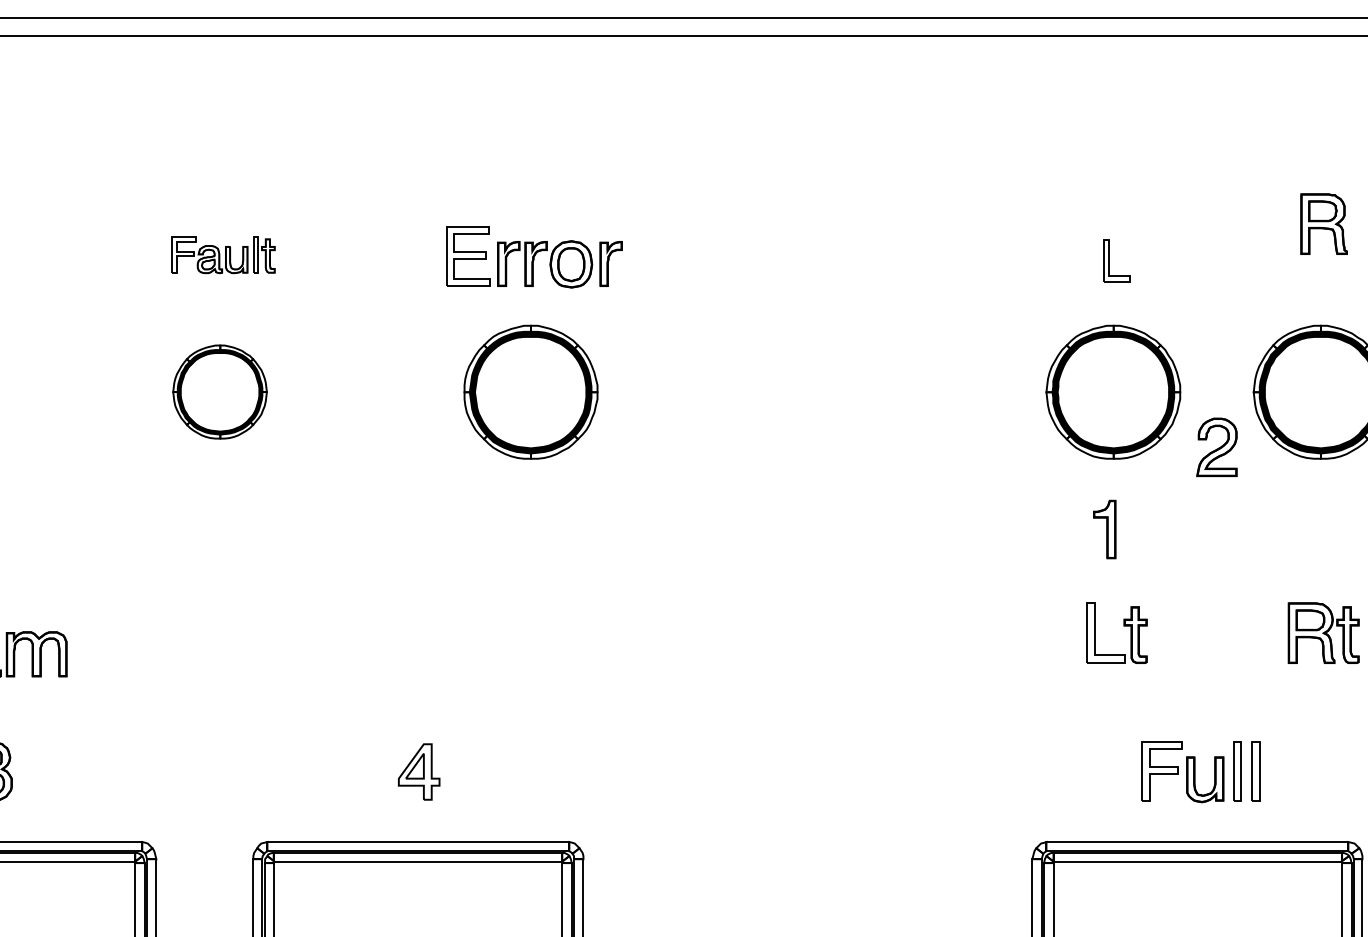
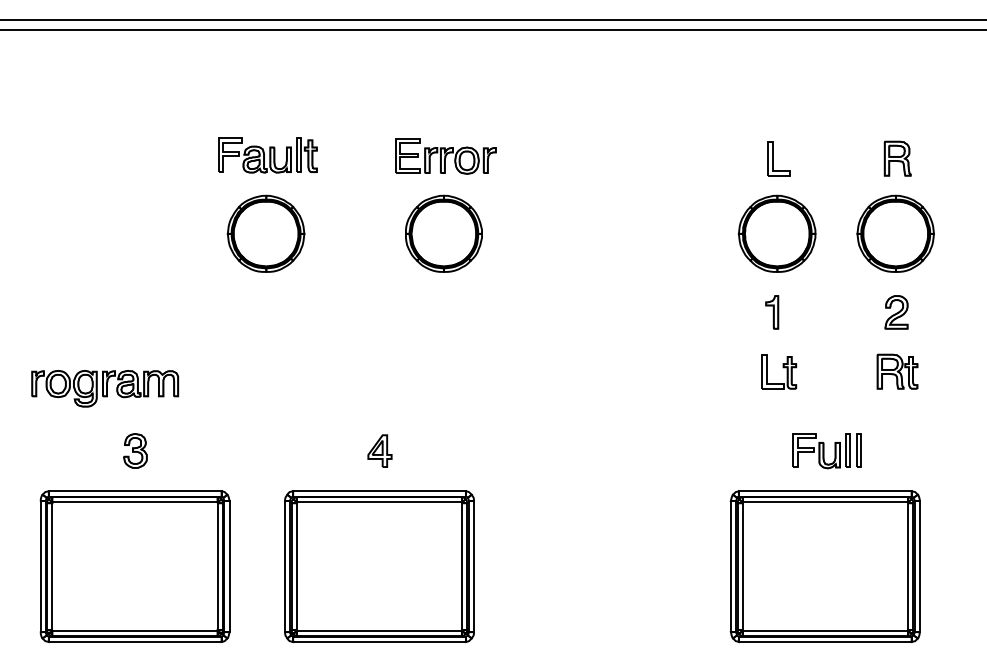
part: (1323, 223) -> (897, 158), moved
part: (222, 255) -> (267, 155), size x1.67
part: (1115, 260) -> (778, 158), size x1.43
part: (219, 391) -> (265, 233), size x1.43
part: (1217, 447) -> (896, 312), moved

